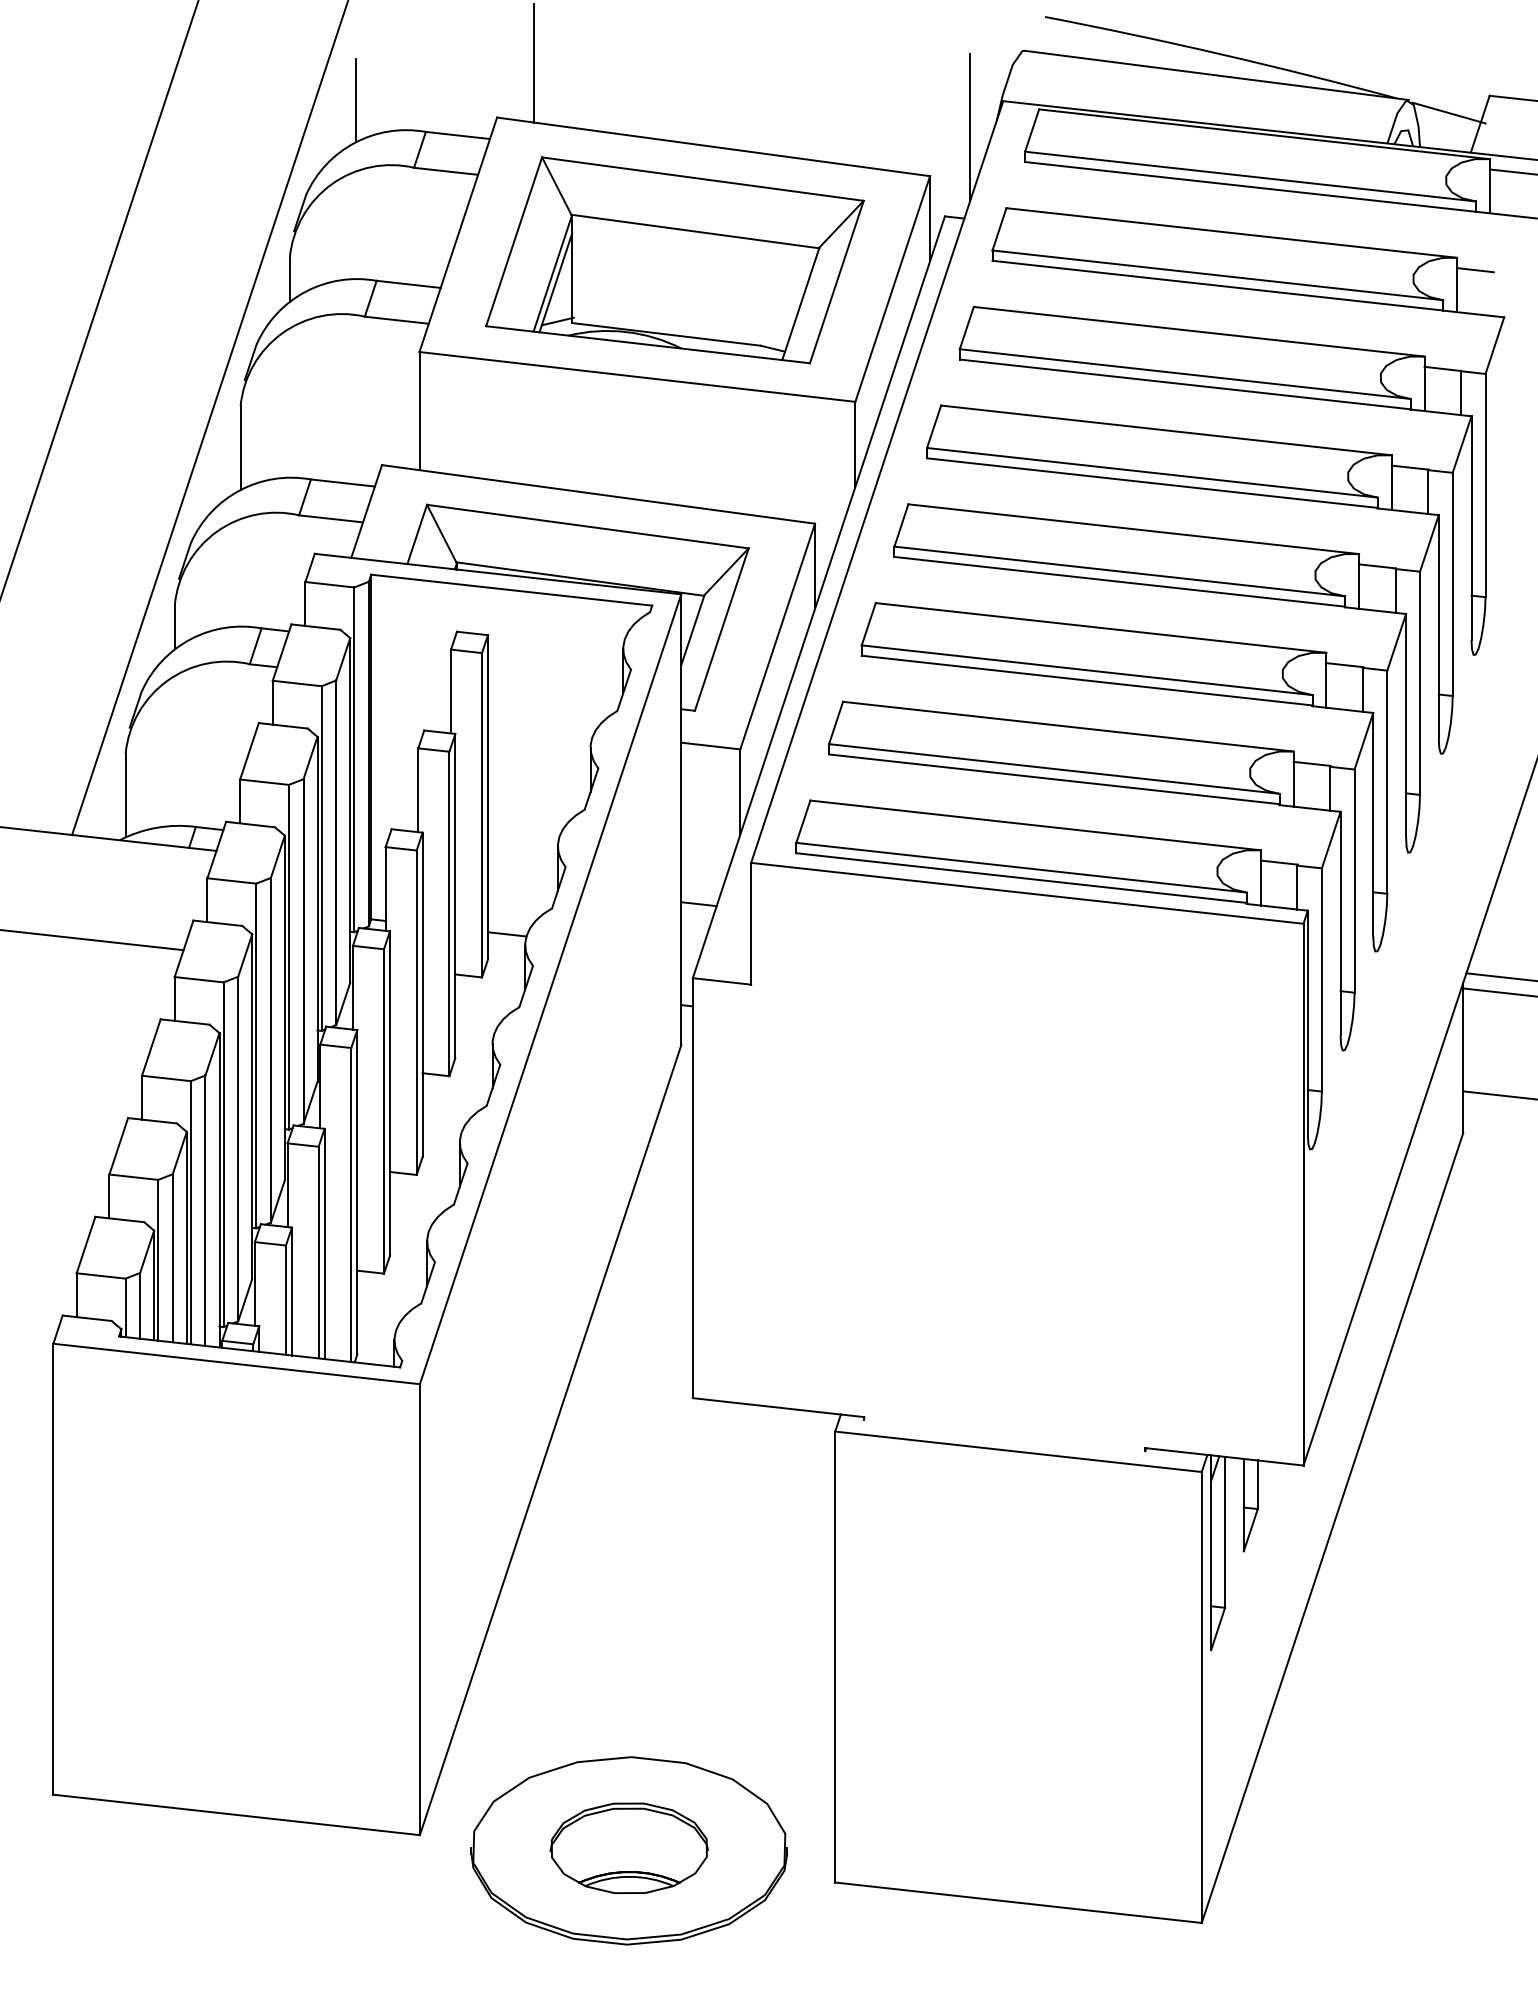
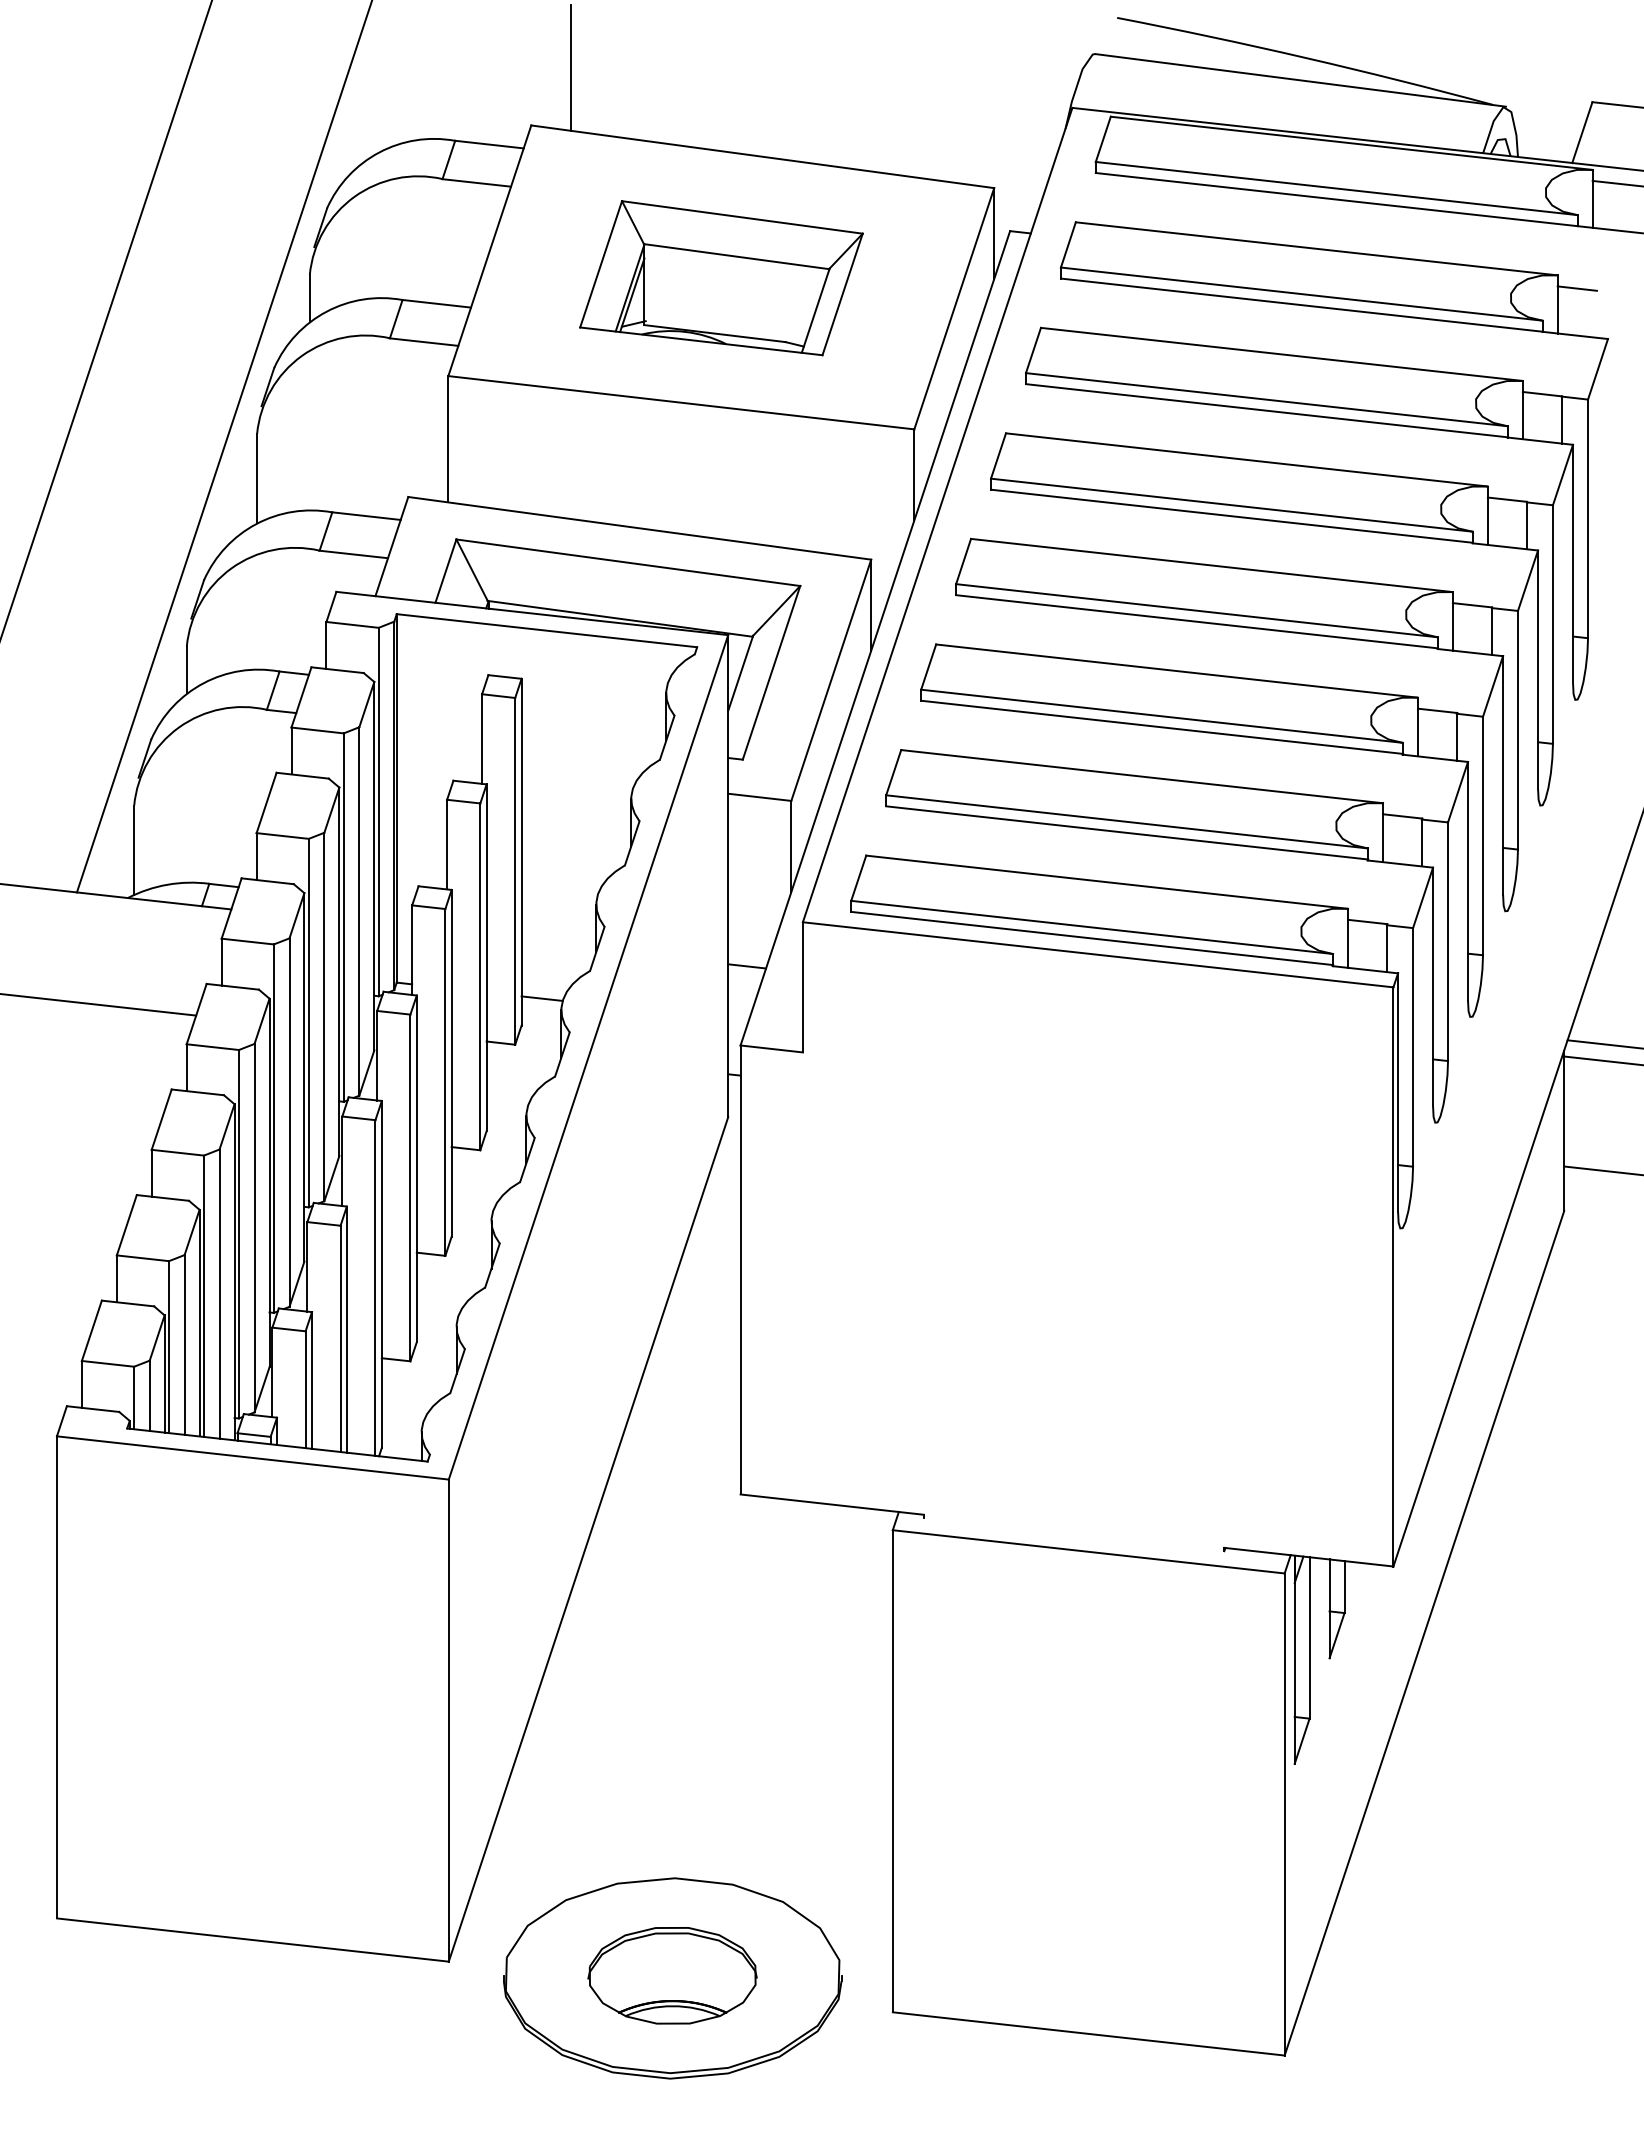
line: (356, 99) -> (380, 106), removed
line: (1448, 112) -> (1548, 120), removed
line: (970, 126) -> (1037, 135), removed
part: (674, 260) -> (721, 278), size x0.7

